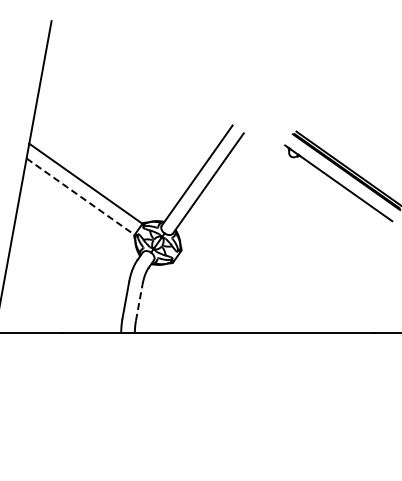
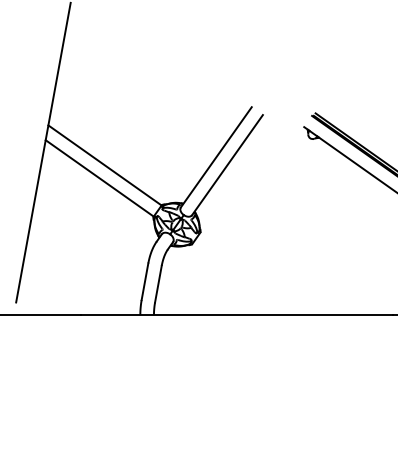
line: (81, 197) -> (100, 179), dashed -> solid
line: (139, 302) -> (158, 284), dashed -> solid

